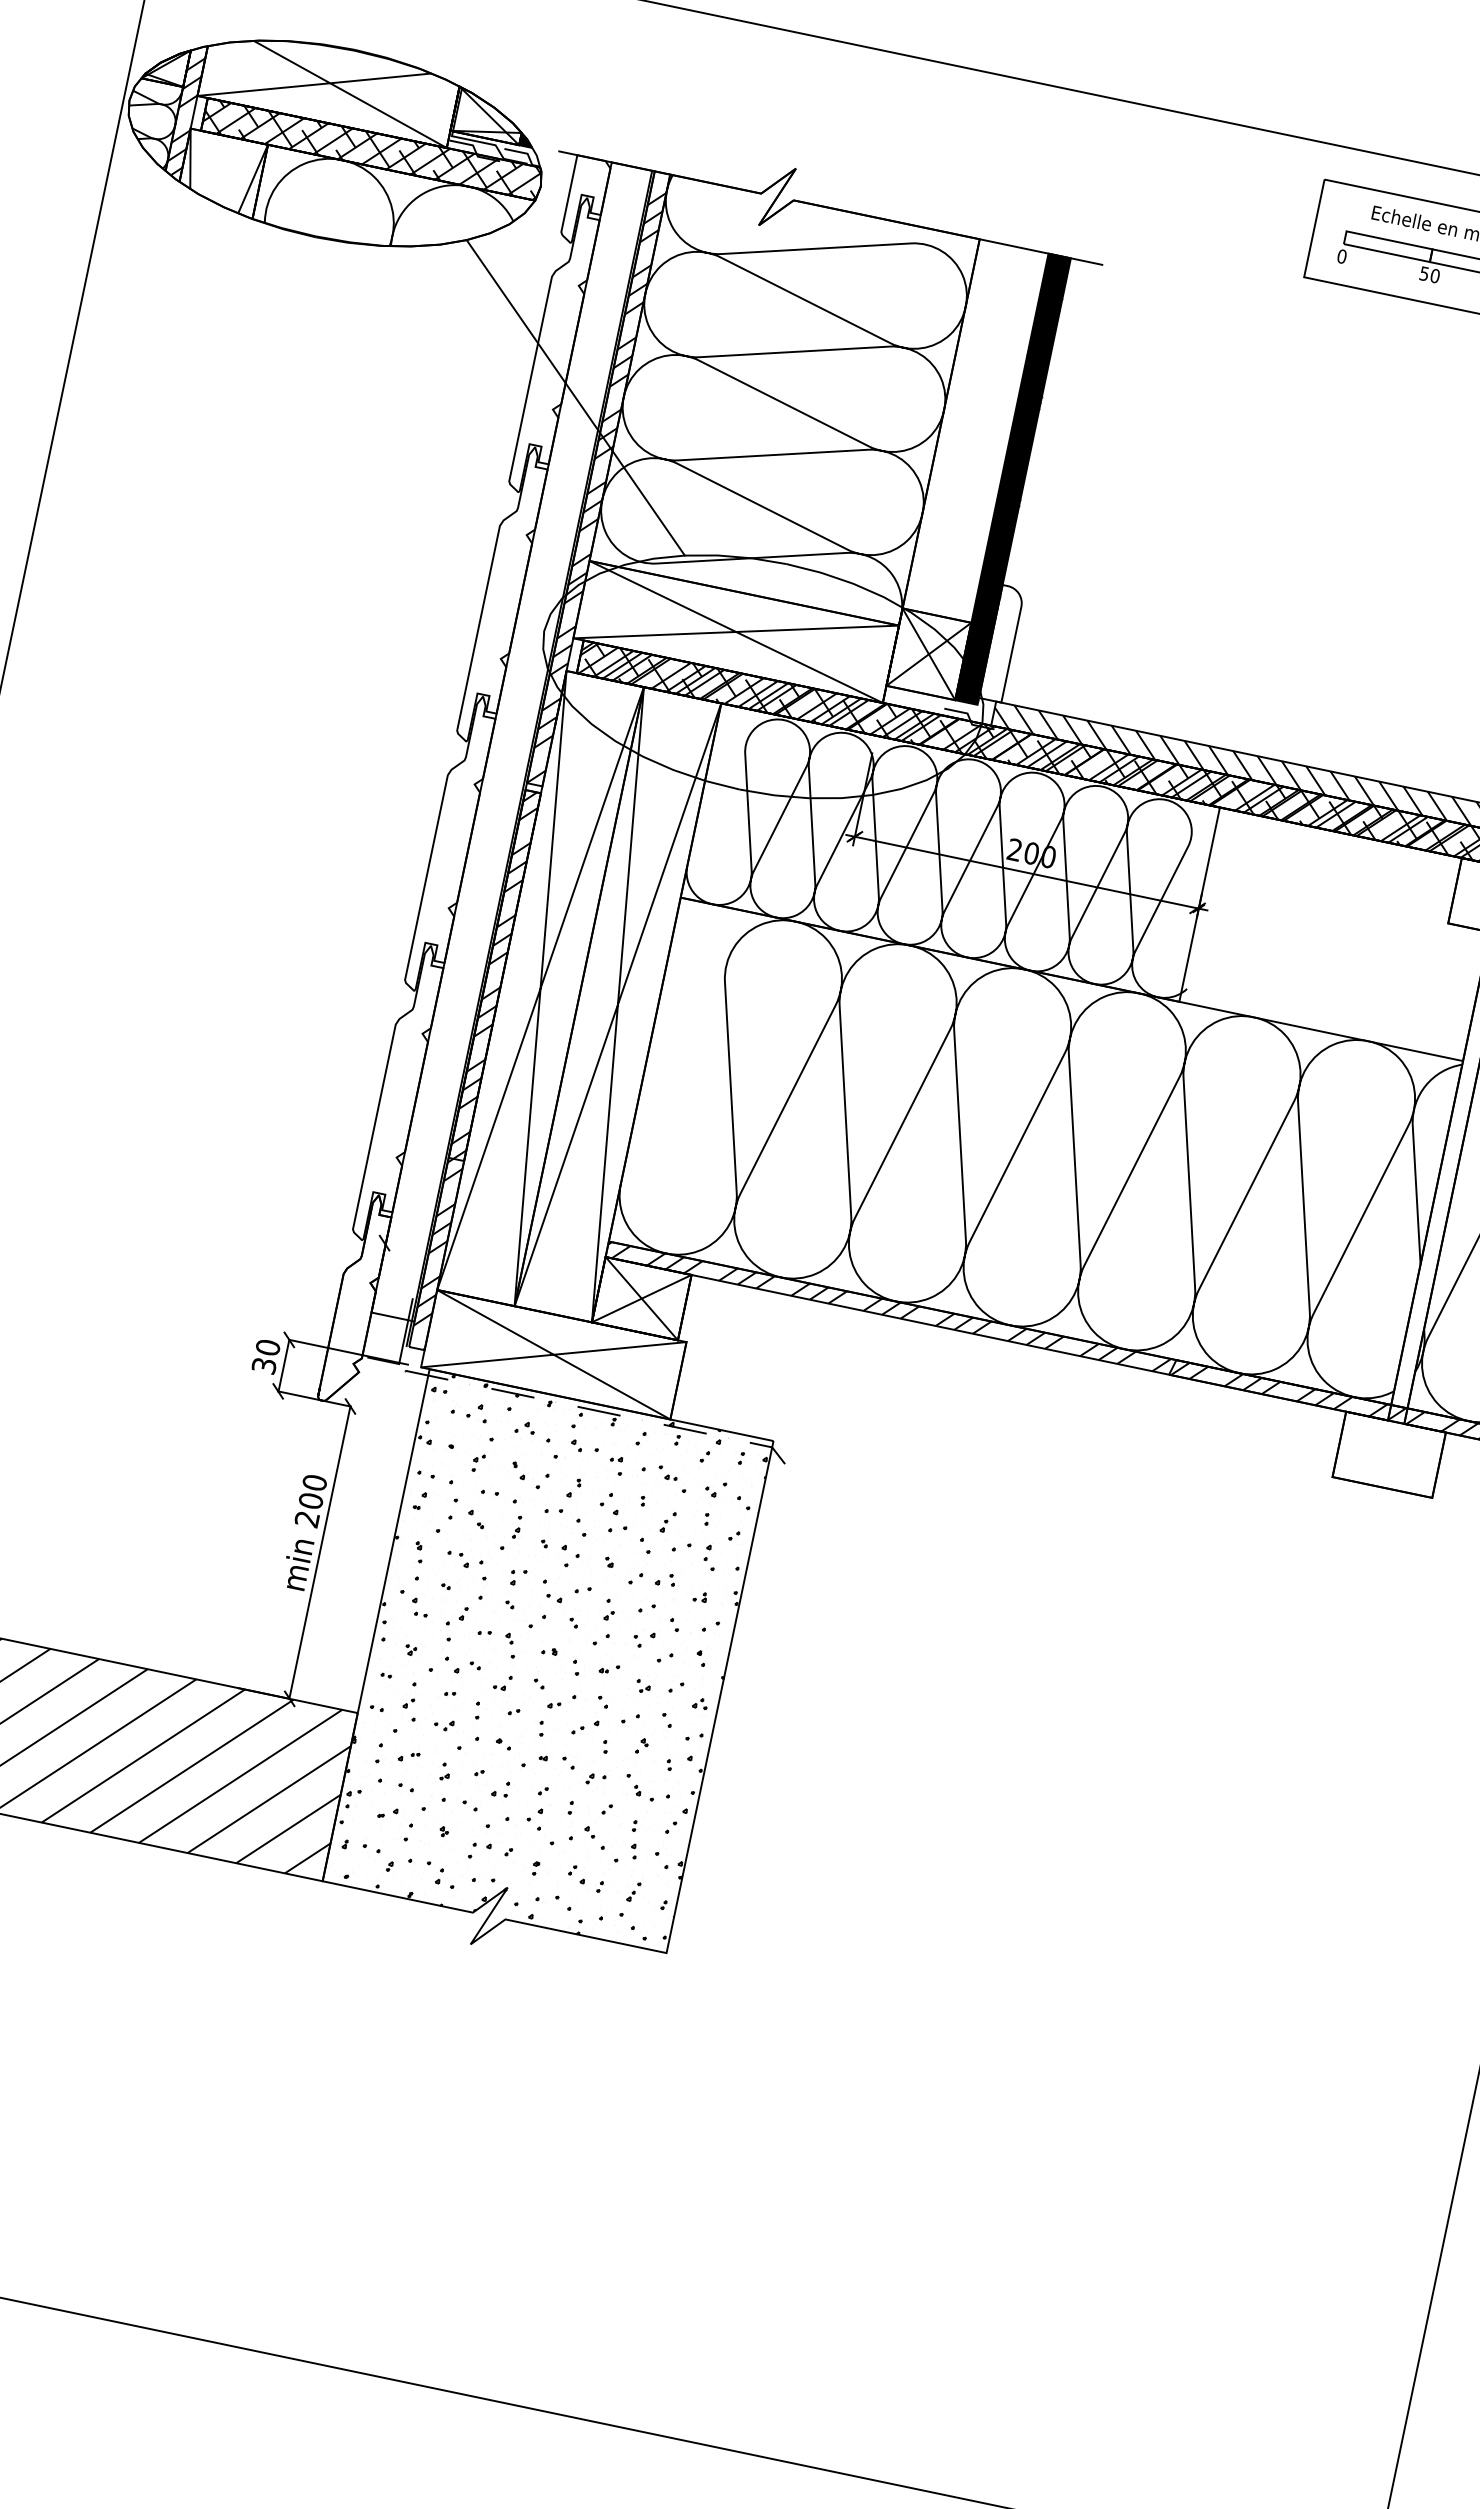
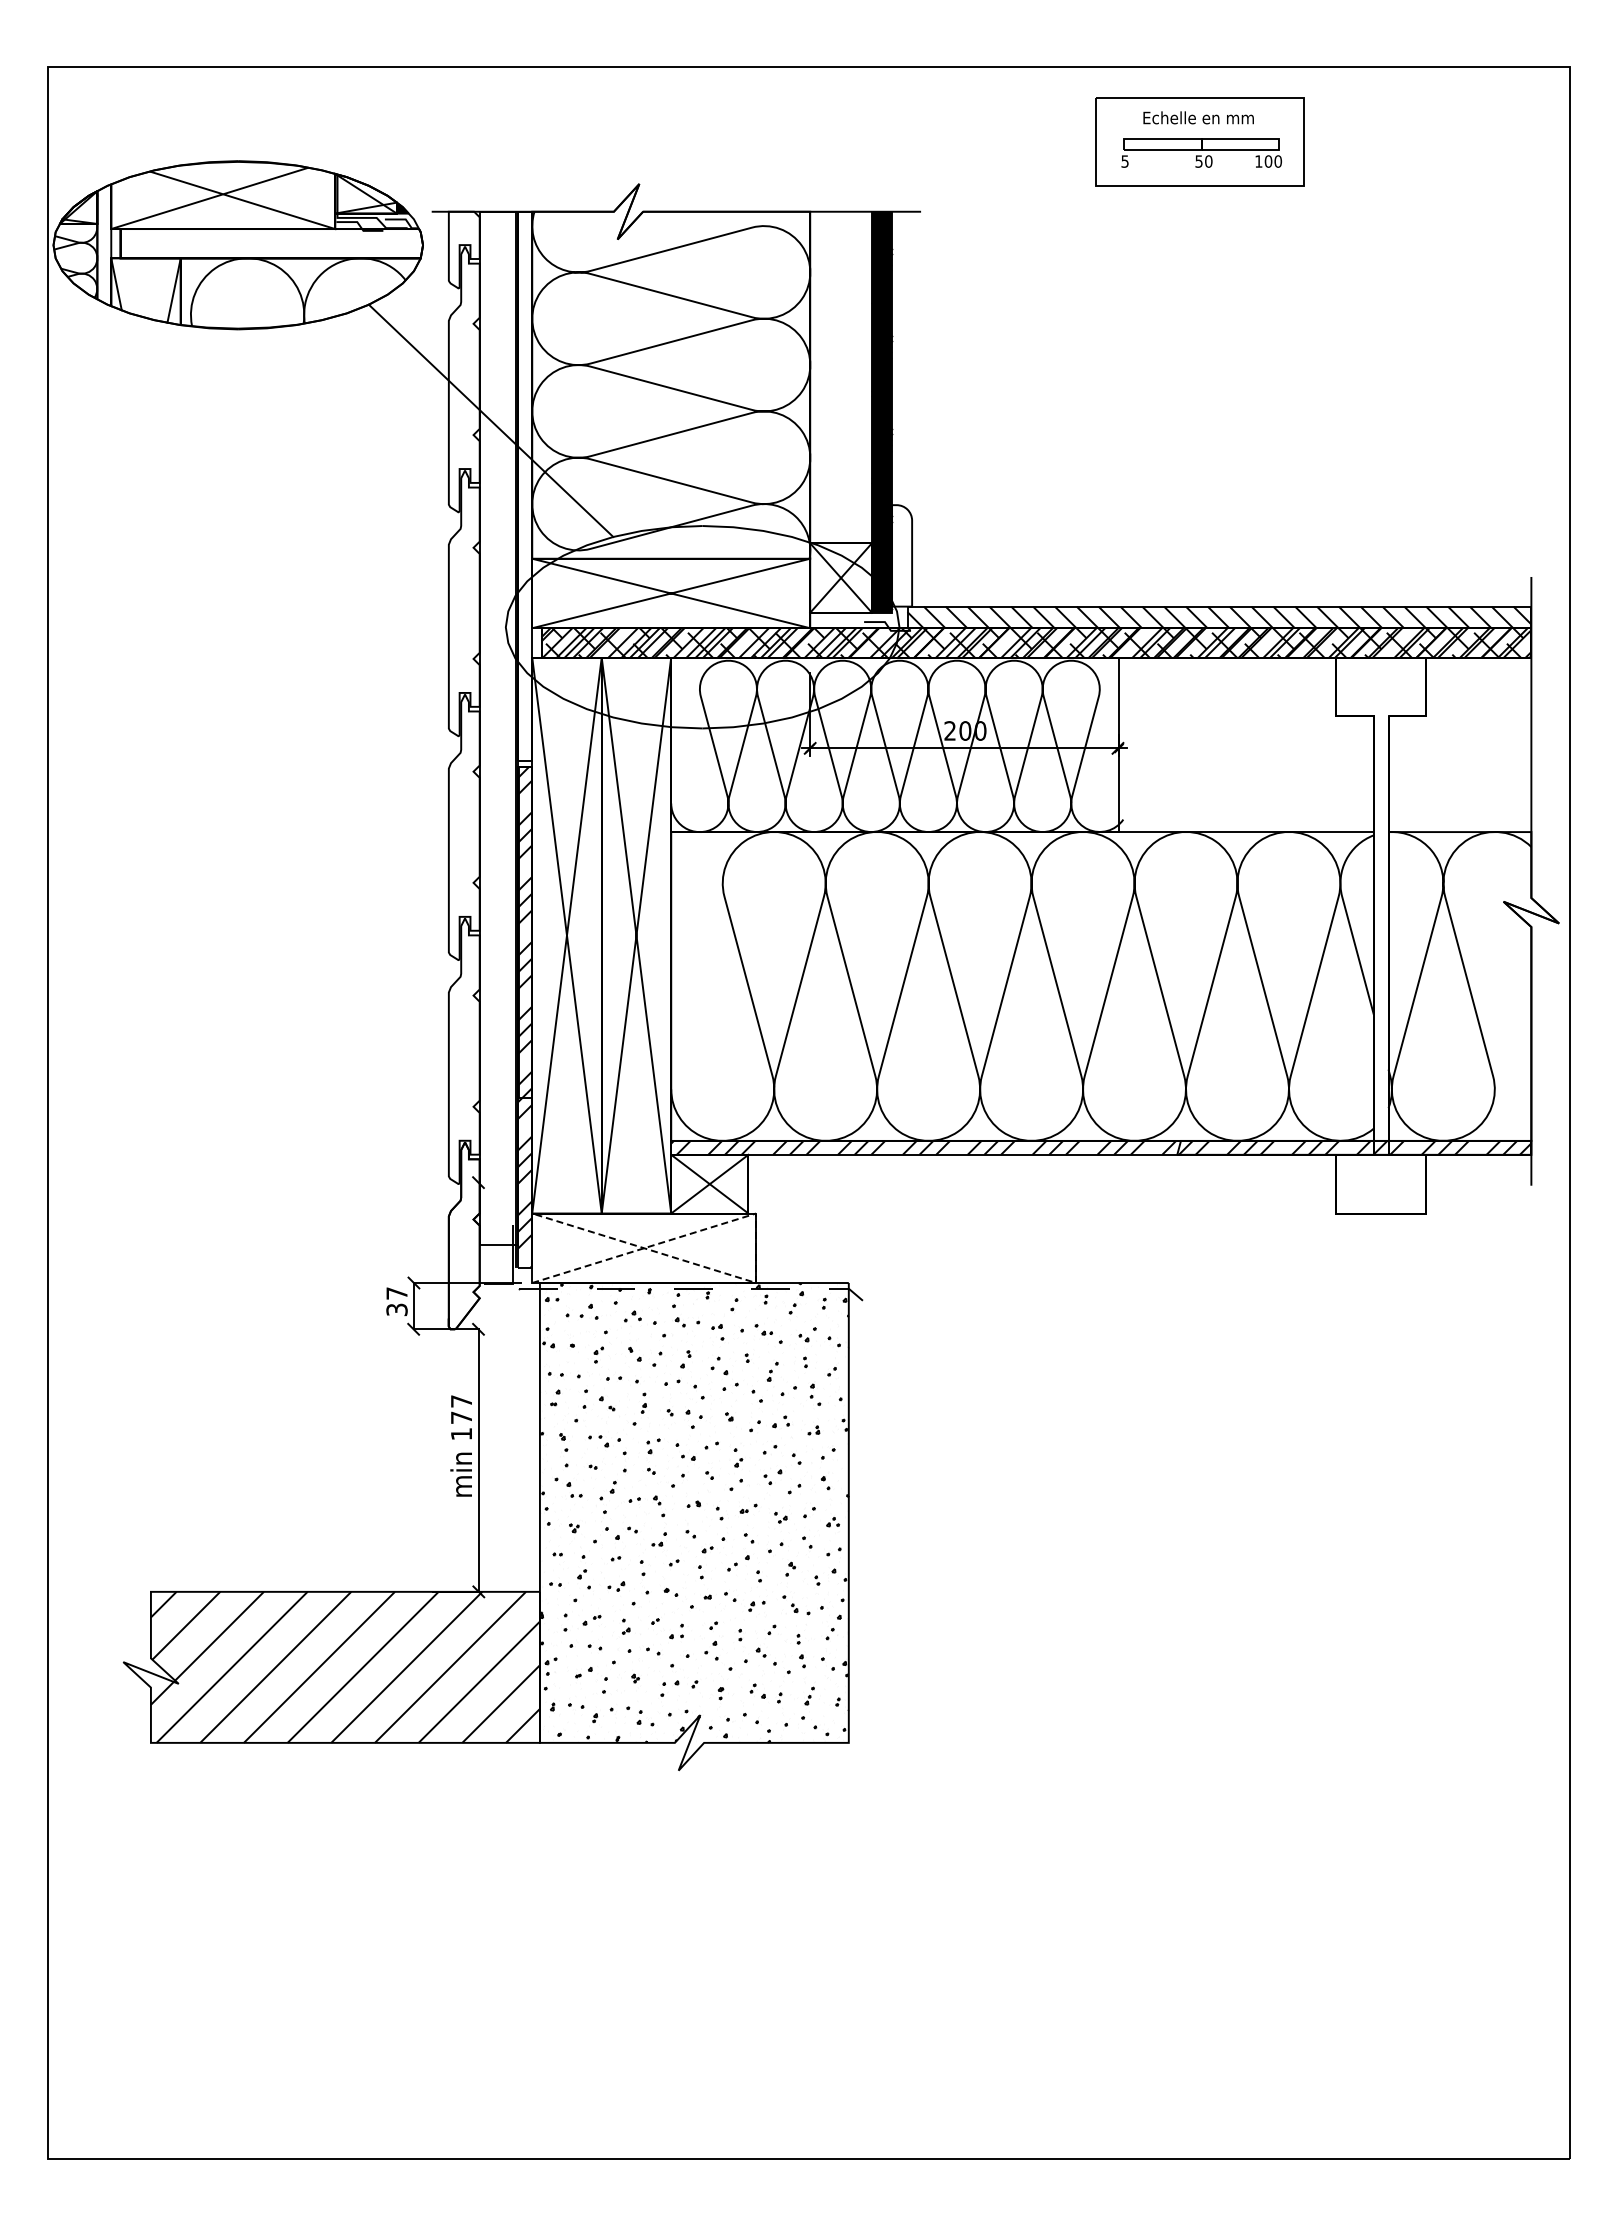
hatch: (185, 116) -> (104, 248), removed
hatch: (371, 149) -> (270, 243), removed
text: (1341, 256) -> (1124, 161), 0 -> 5
hatch: (596, 487) -> (525, 494), removed
text: (267, 1347) -> (396, 1293), 30 -> 37
line: (678, 1381) -> (756, 1248), solid -> dashed
text: (311, 1500) -> (461, 1417), 200 -> 177

